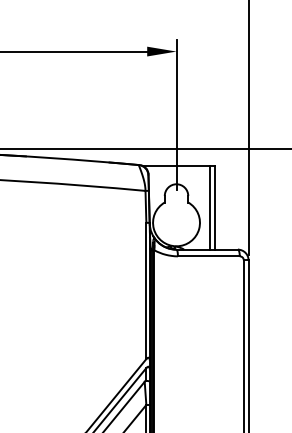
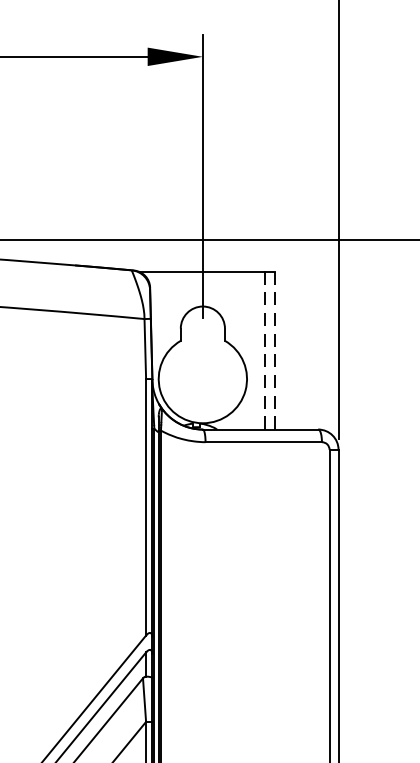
line: (209, 207) -> (264, 350), solid -> dashed
line: (215, 207) -> (276, 350), solid -> dashed

